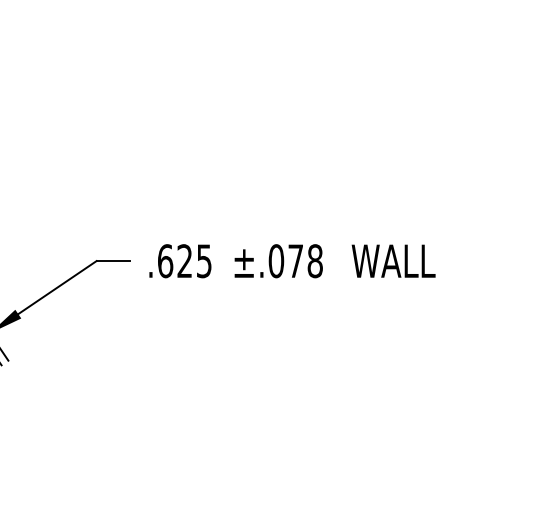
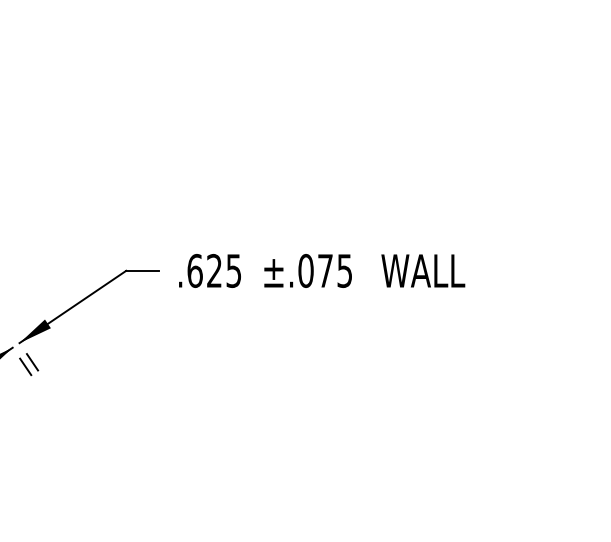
text: (314, 260) -> (344, 270), ±.078 -> ±.075

